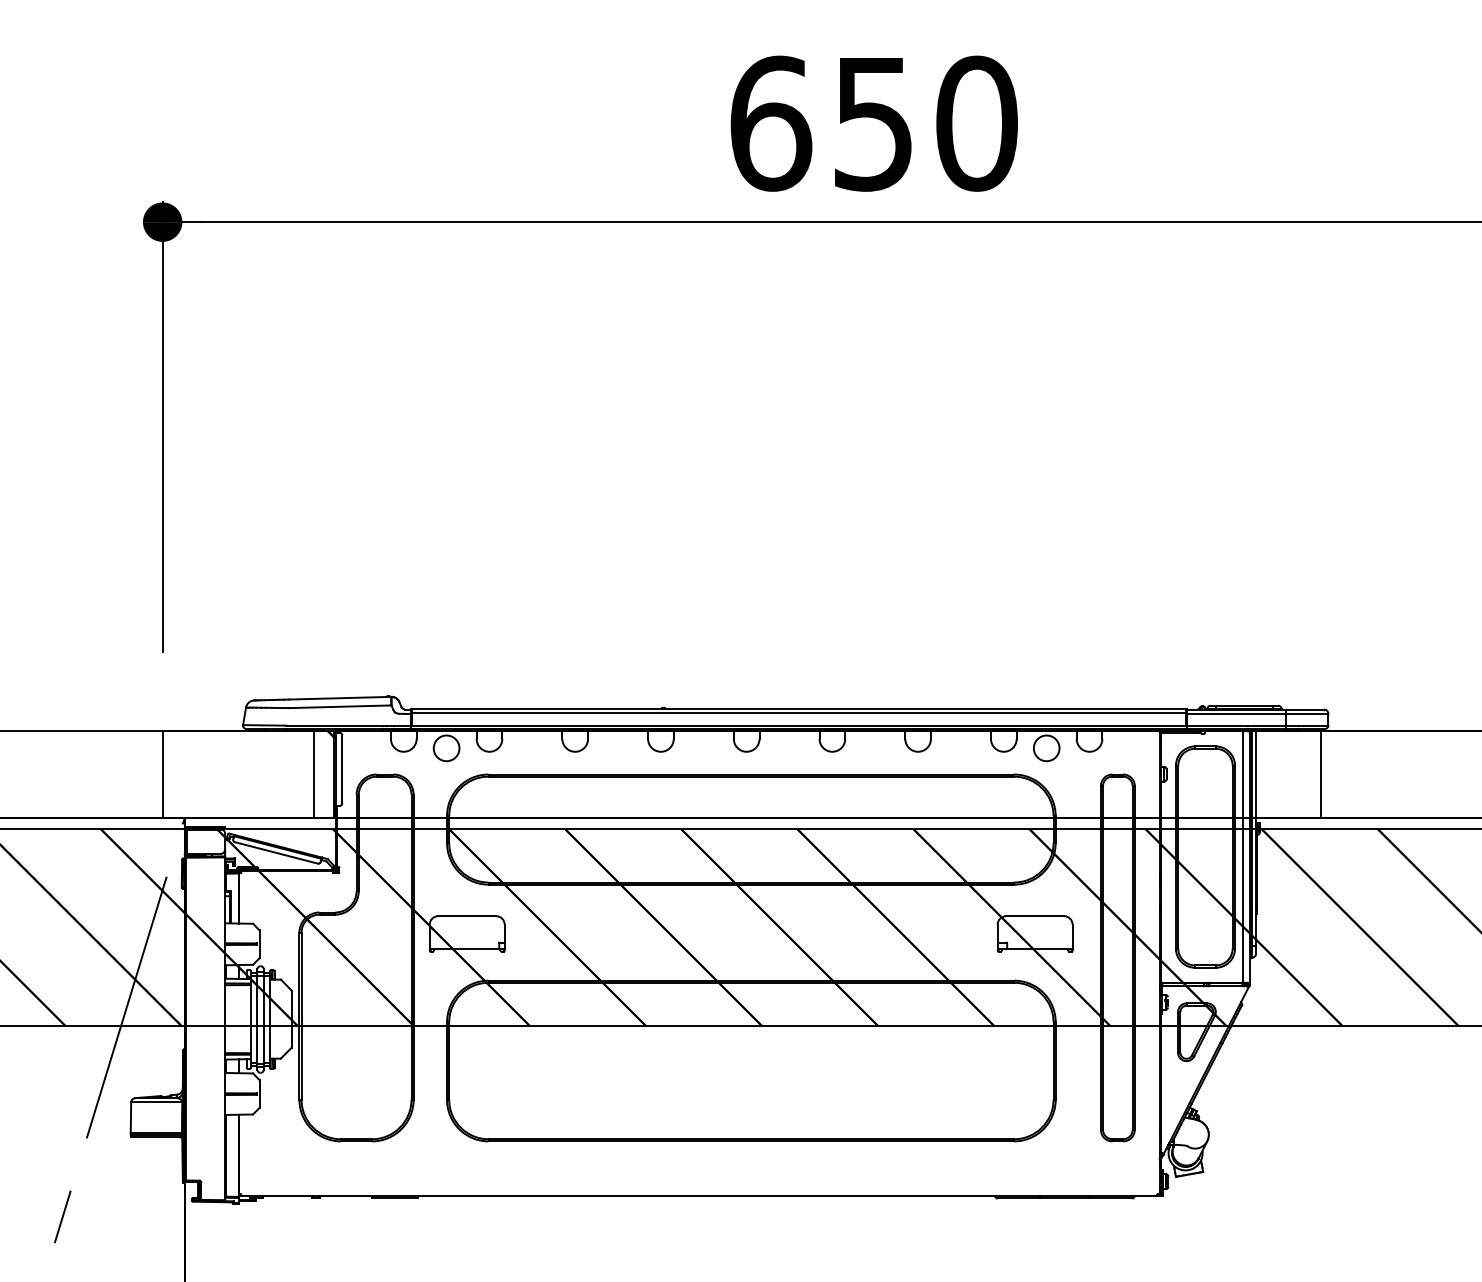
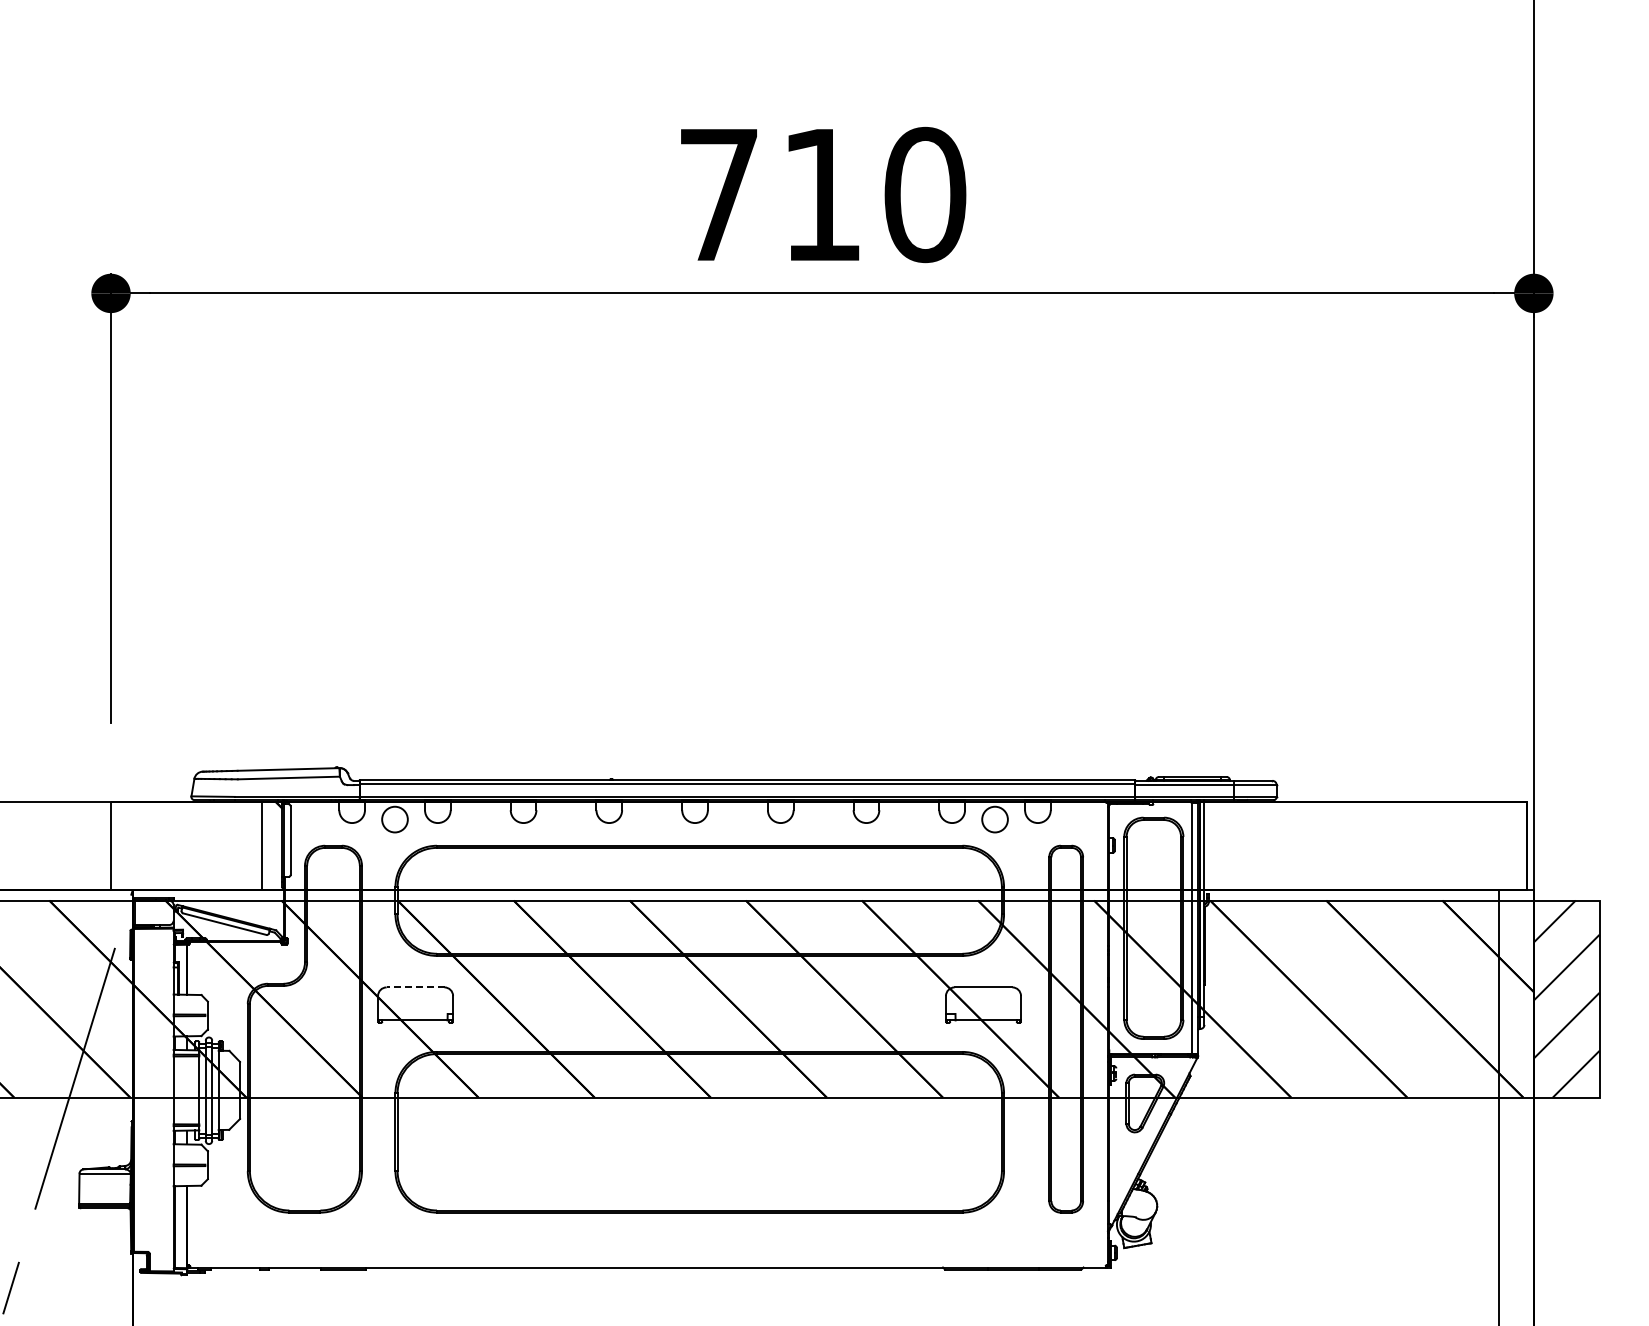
text: (821, 123) -> (769, 194), 650 -> 710
line: (1320, 774) -> (1268, 845), removed
line: (467, 916) -> (415, 987), solid -> dashed

